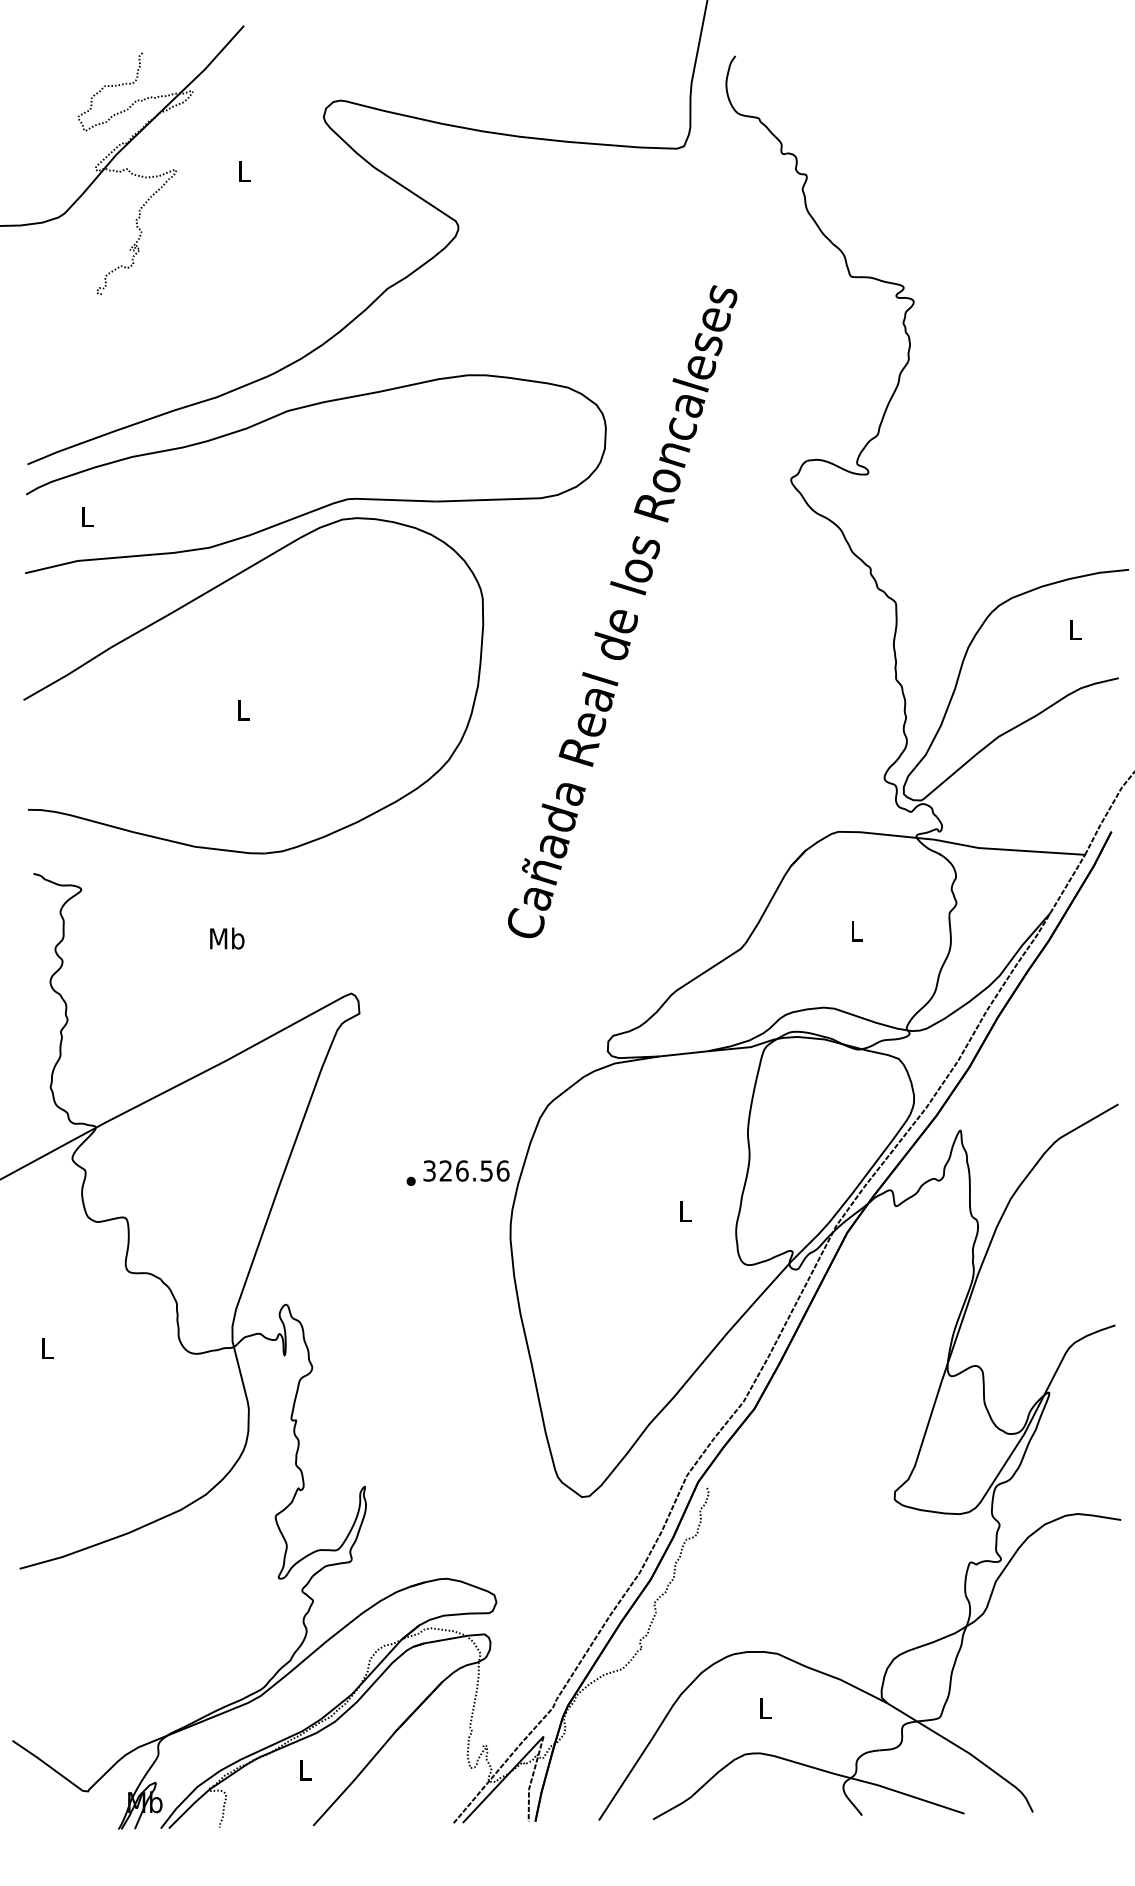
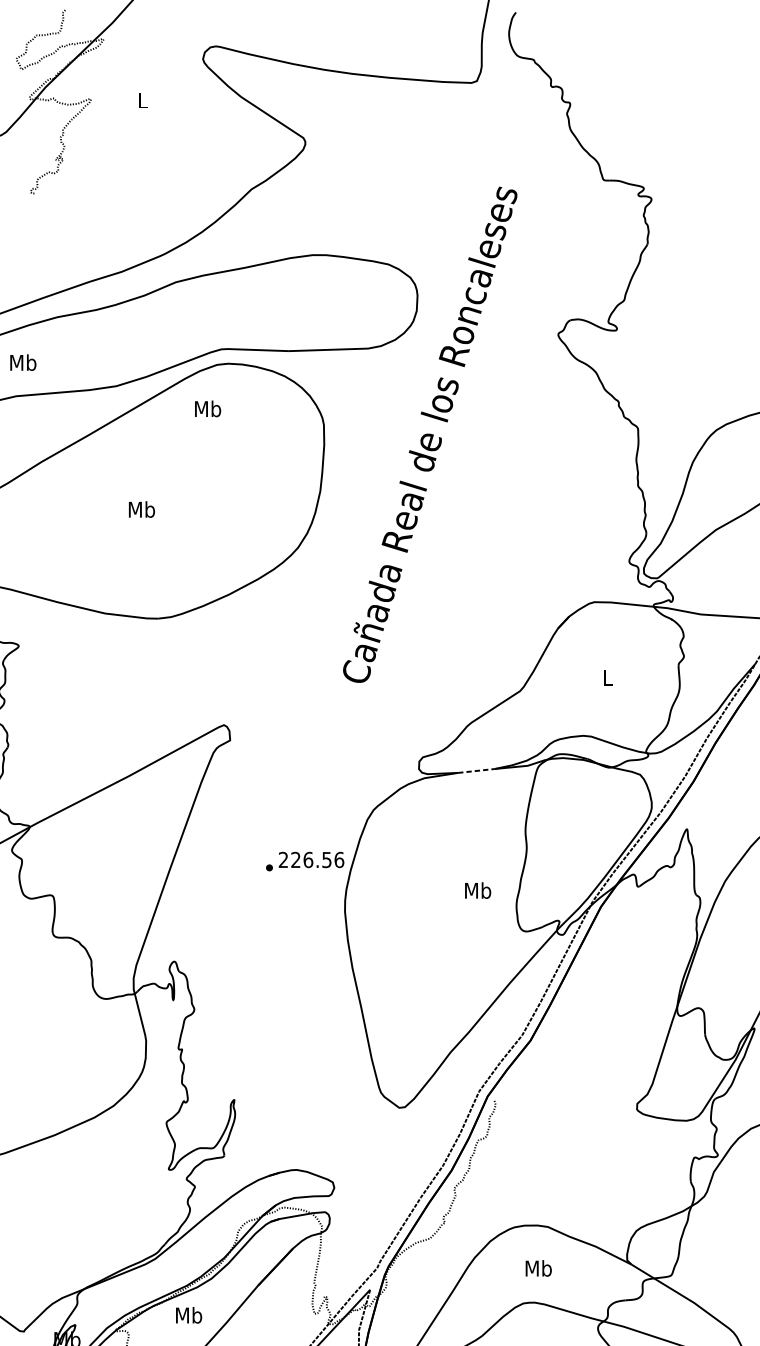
text: (87, 516) -> (23, 362), L -> Mb
text: (243, 709) -> (142, 509), L -> Mb
text: (227, 938) -> (208, 408), moved
line: (683, 1053) -> (476, 770), solid -> dashed
text: (429, 1170) -> (283, 859), 326.56 -> 226.56
text: (685, 1211) -> (478, 890), L -> Mb
text: (765, 1708) -> (538, 1268), L -> Mb
text: (305, 1770) -> (189, 1315), L -> Mb

